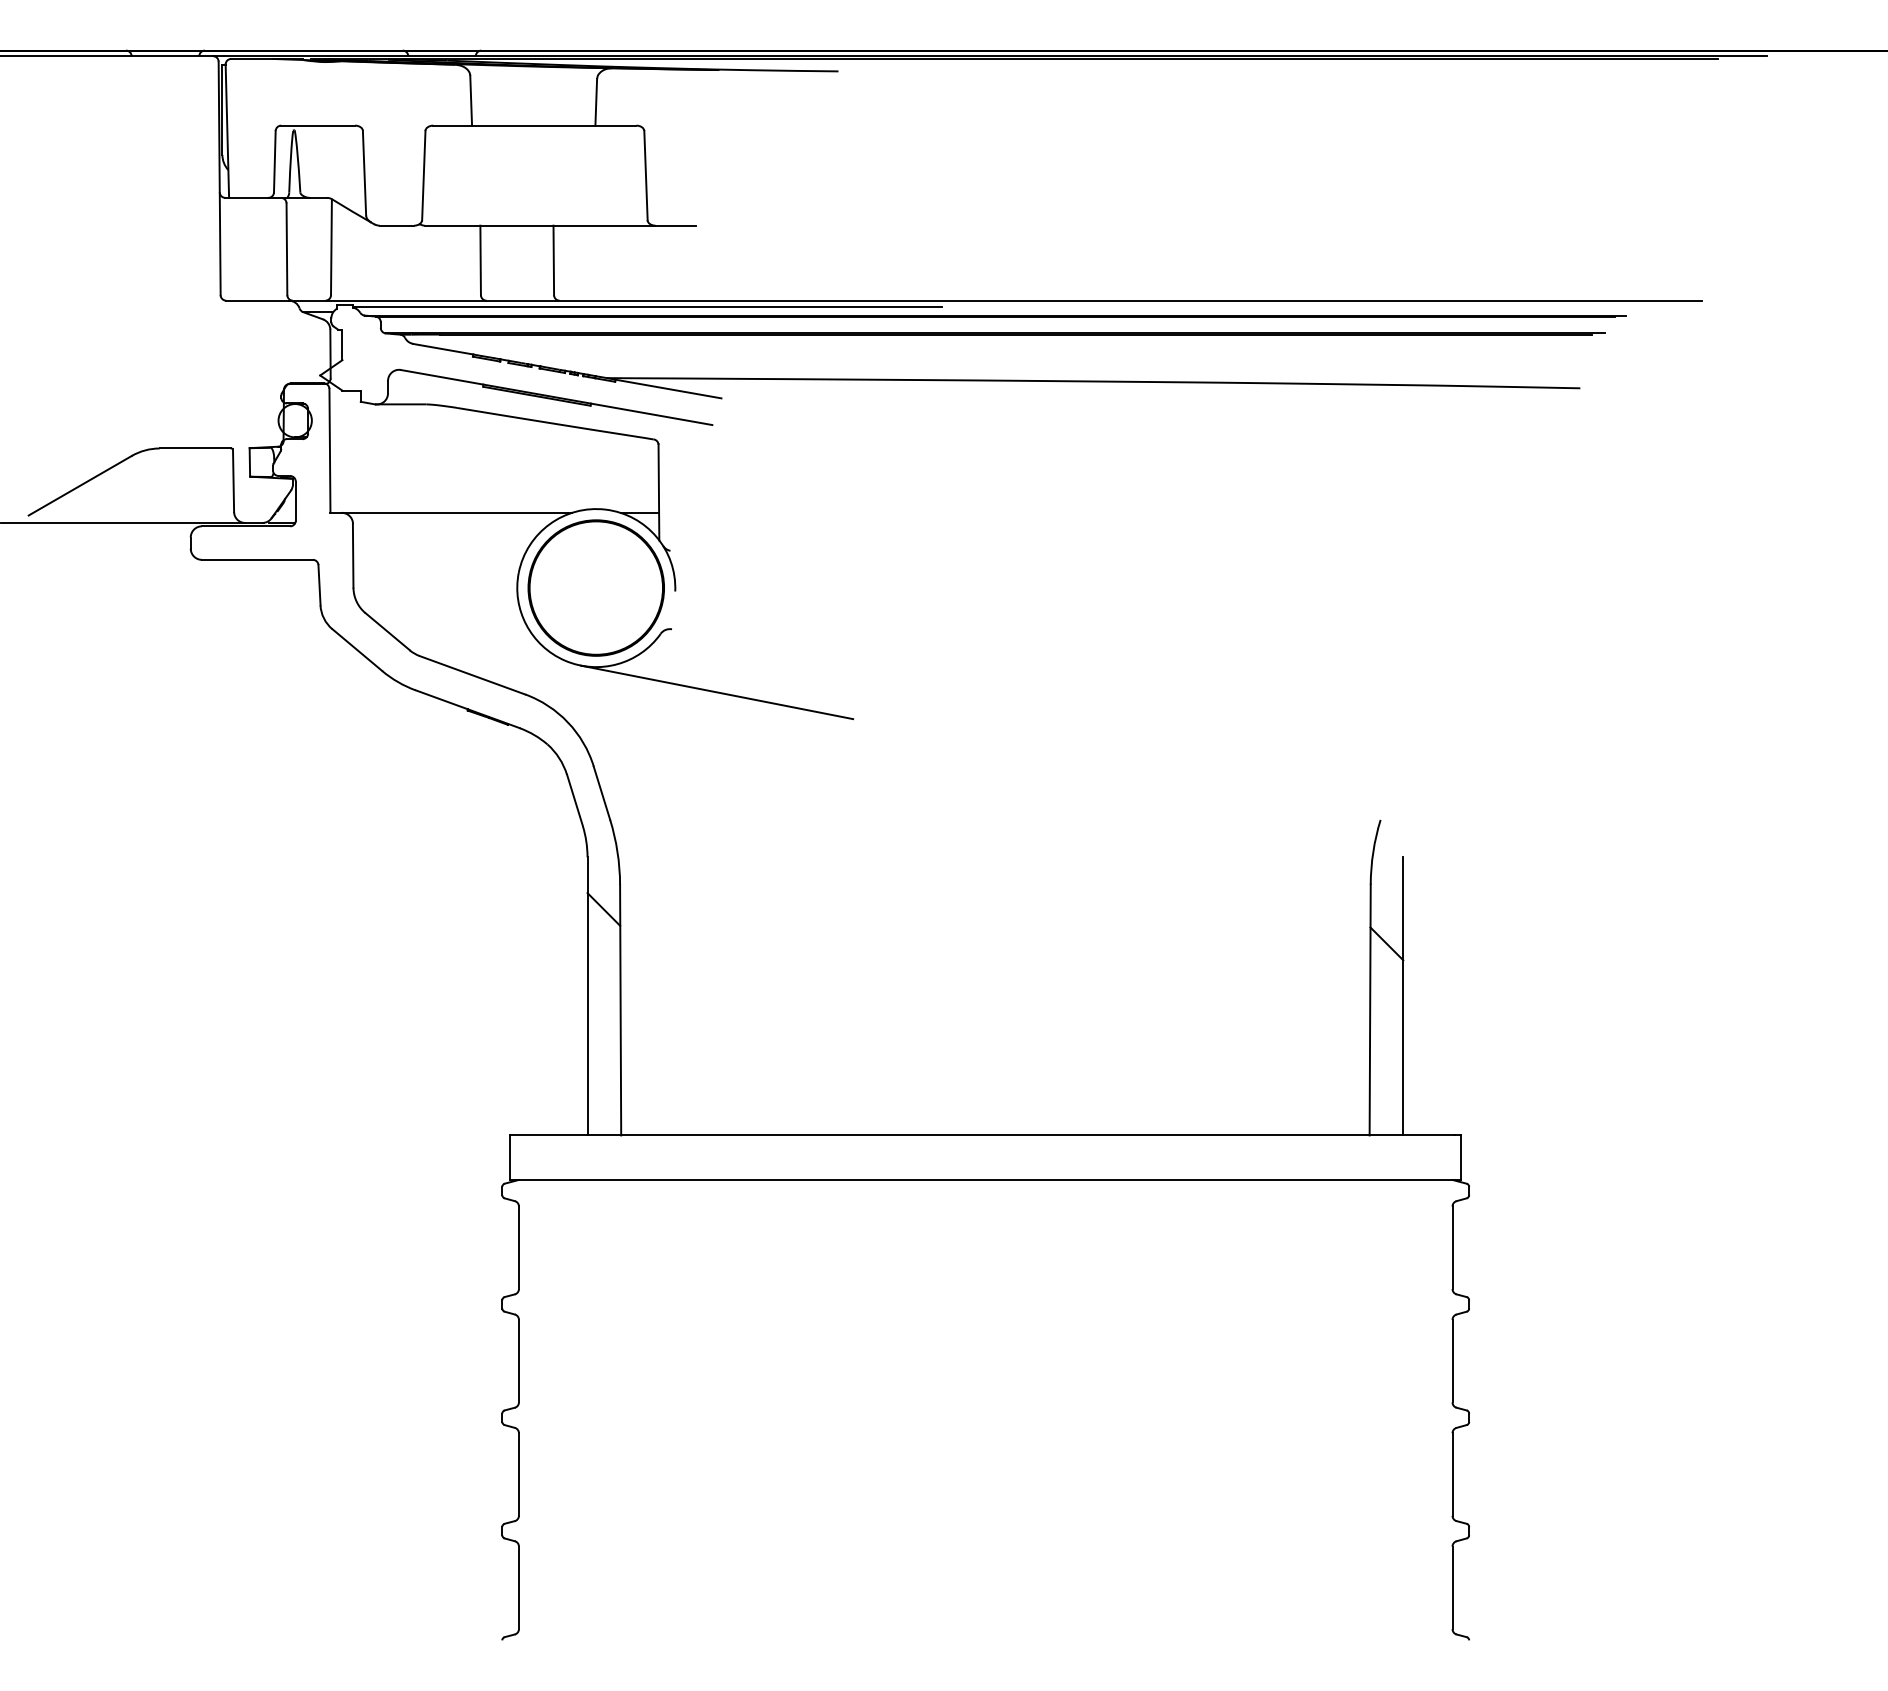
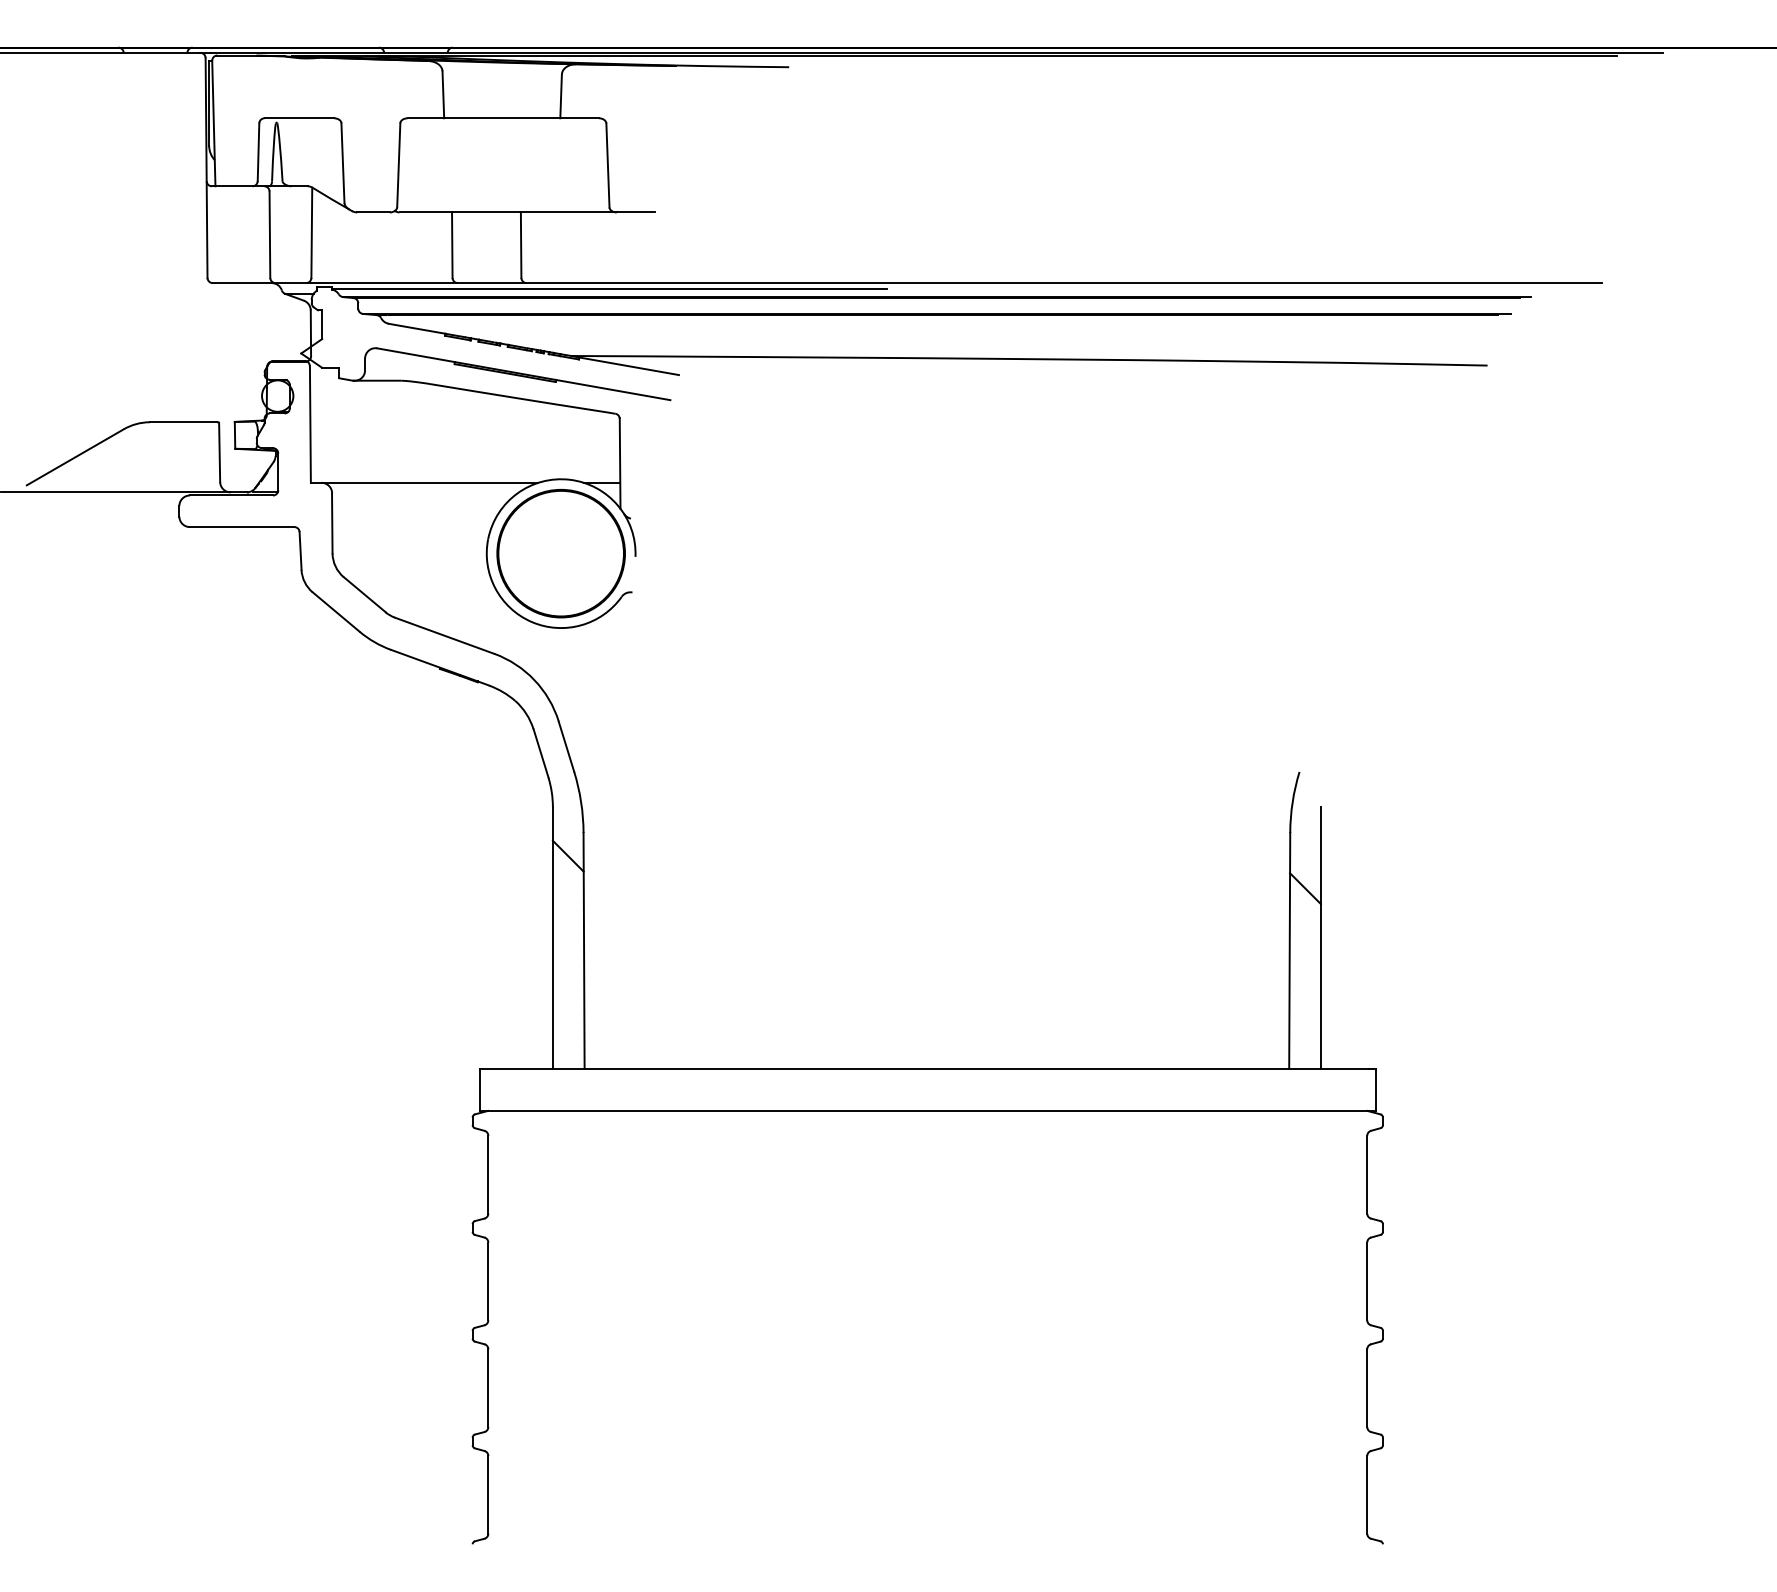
line: (716, 692) -> (674, 651), removed

